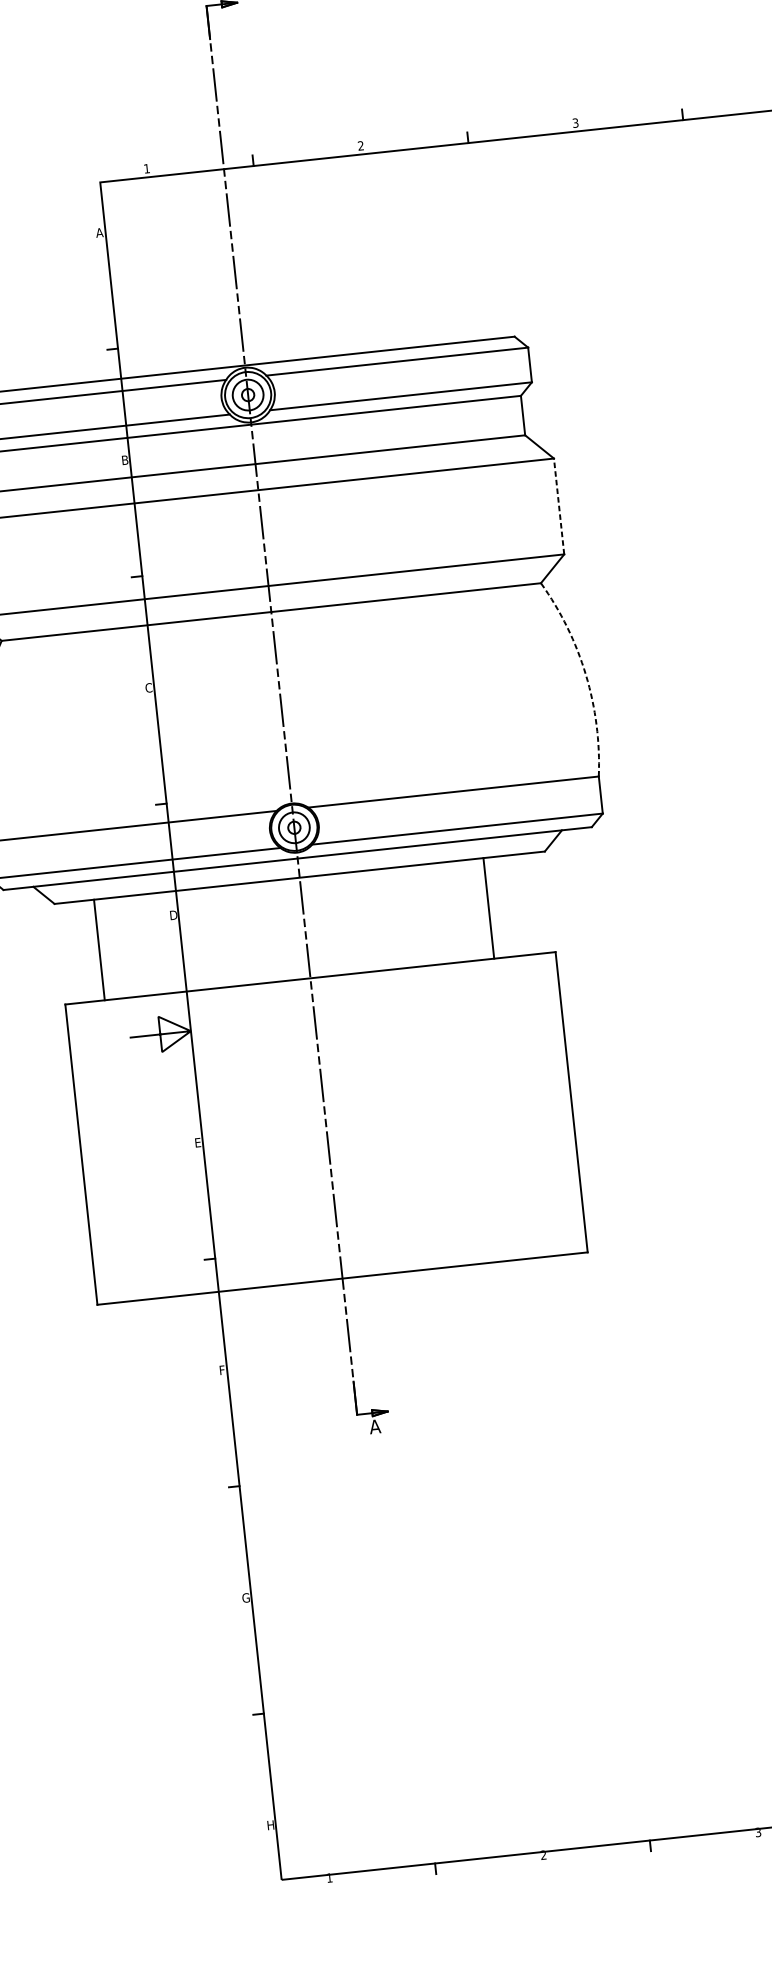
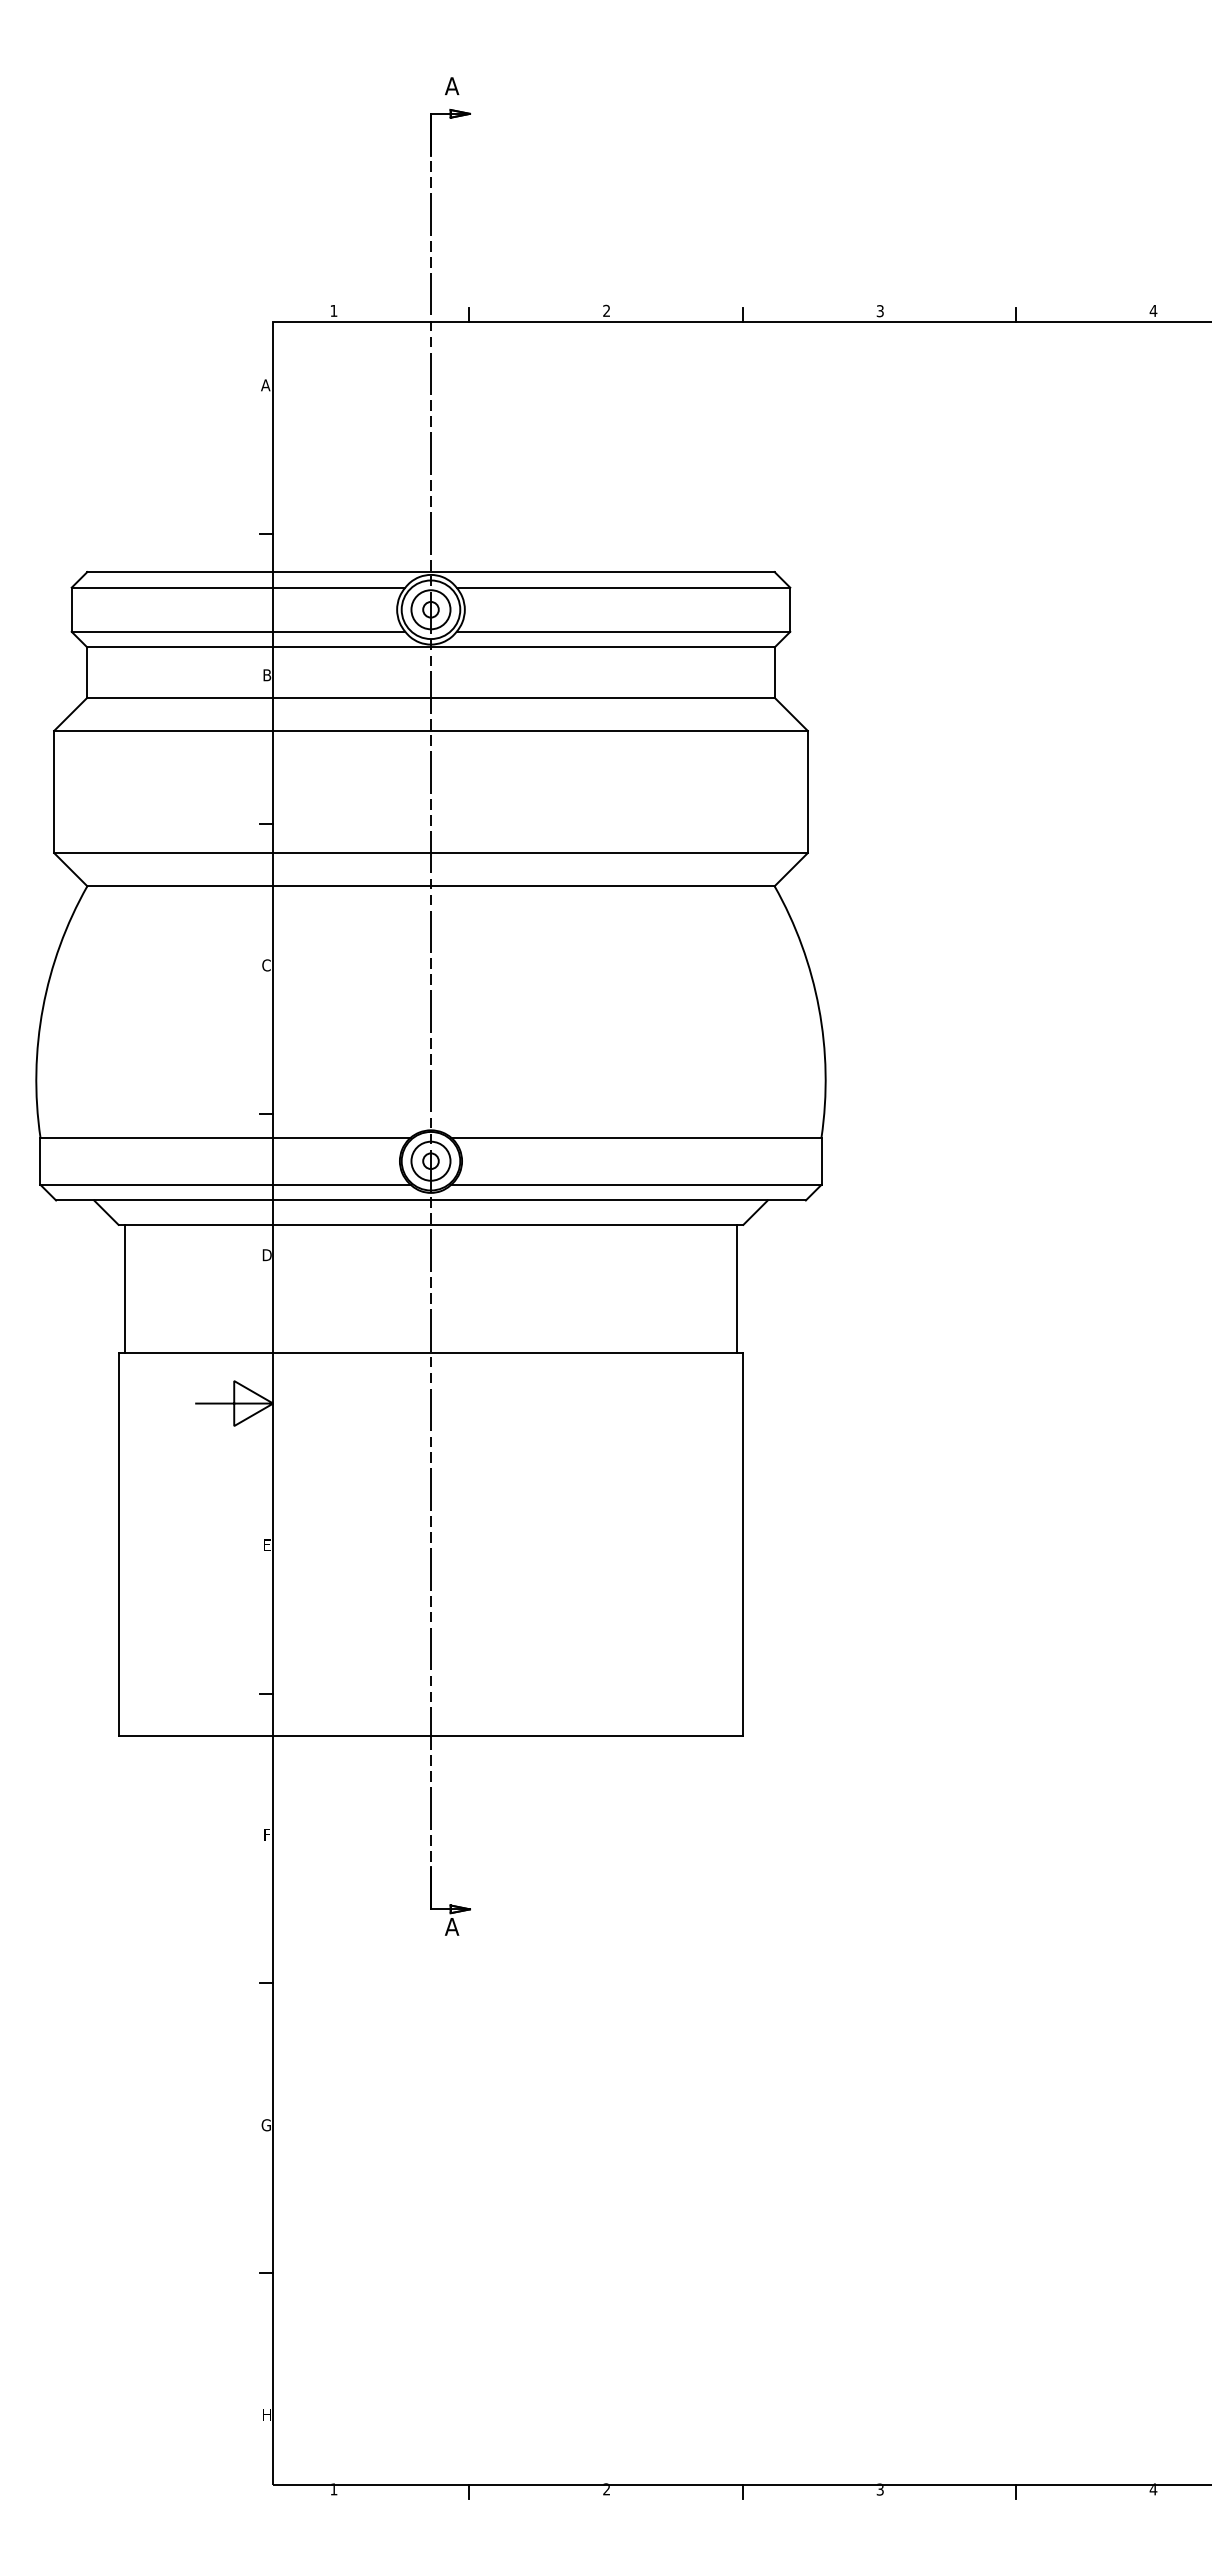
line: (558, 506) -> (807, 791), dashed -> solid
arc: (585, 675) -> (818, 1008), dashed -> solid
line: (489, 907) -> (737, 1288), moved
line: (99, 949) -> (124, 1288), moved

